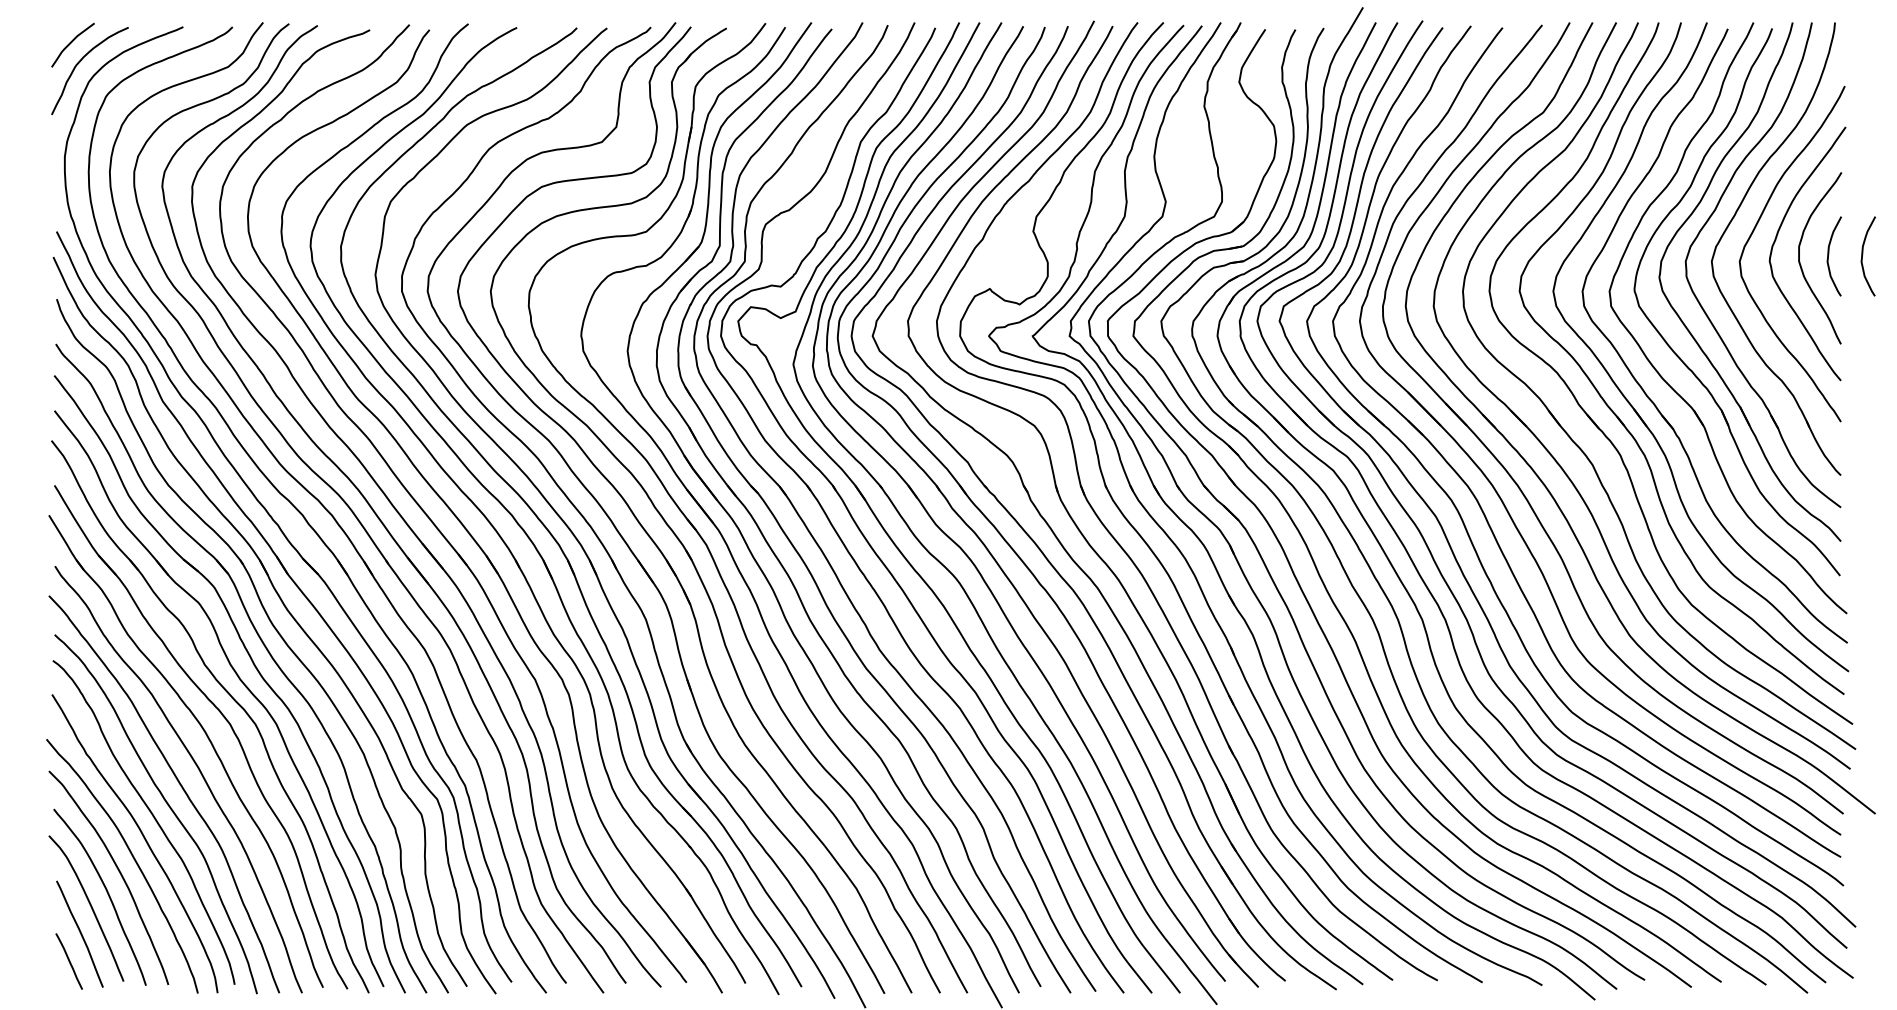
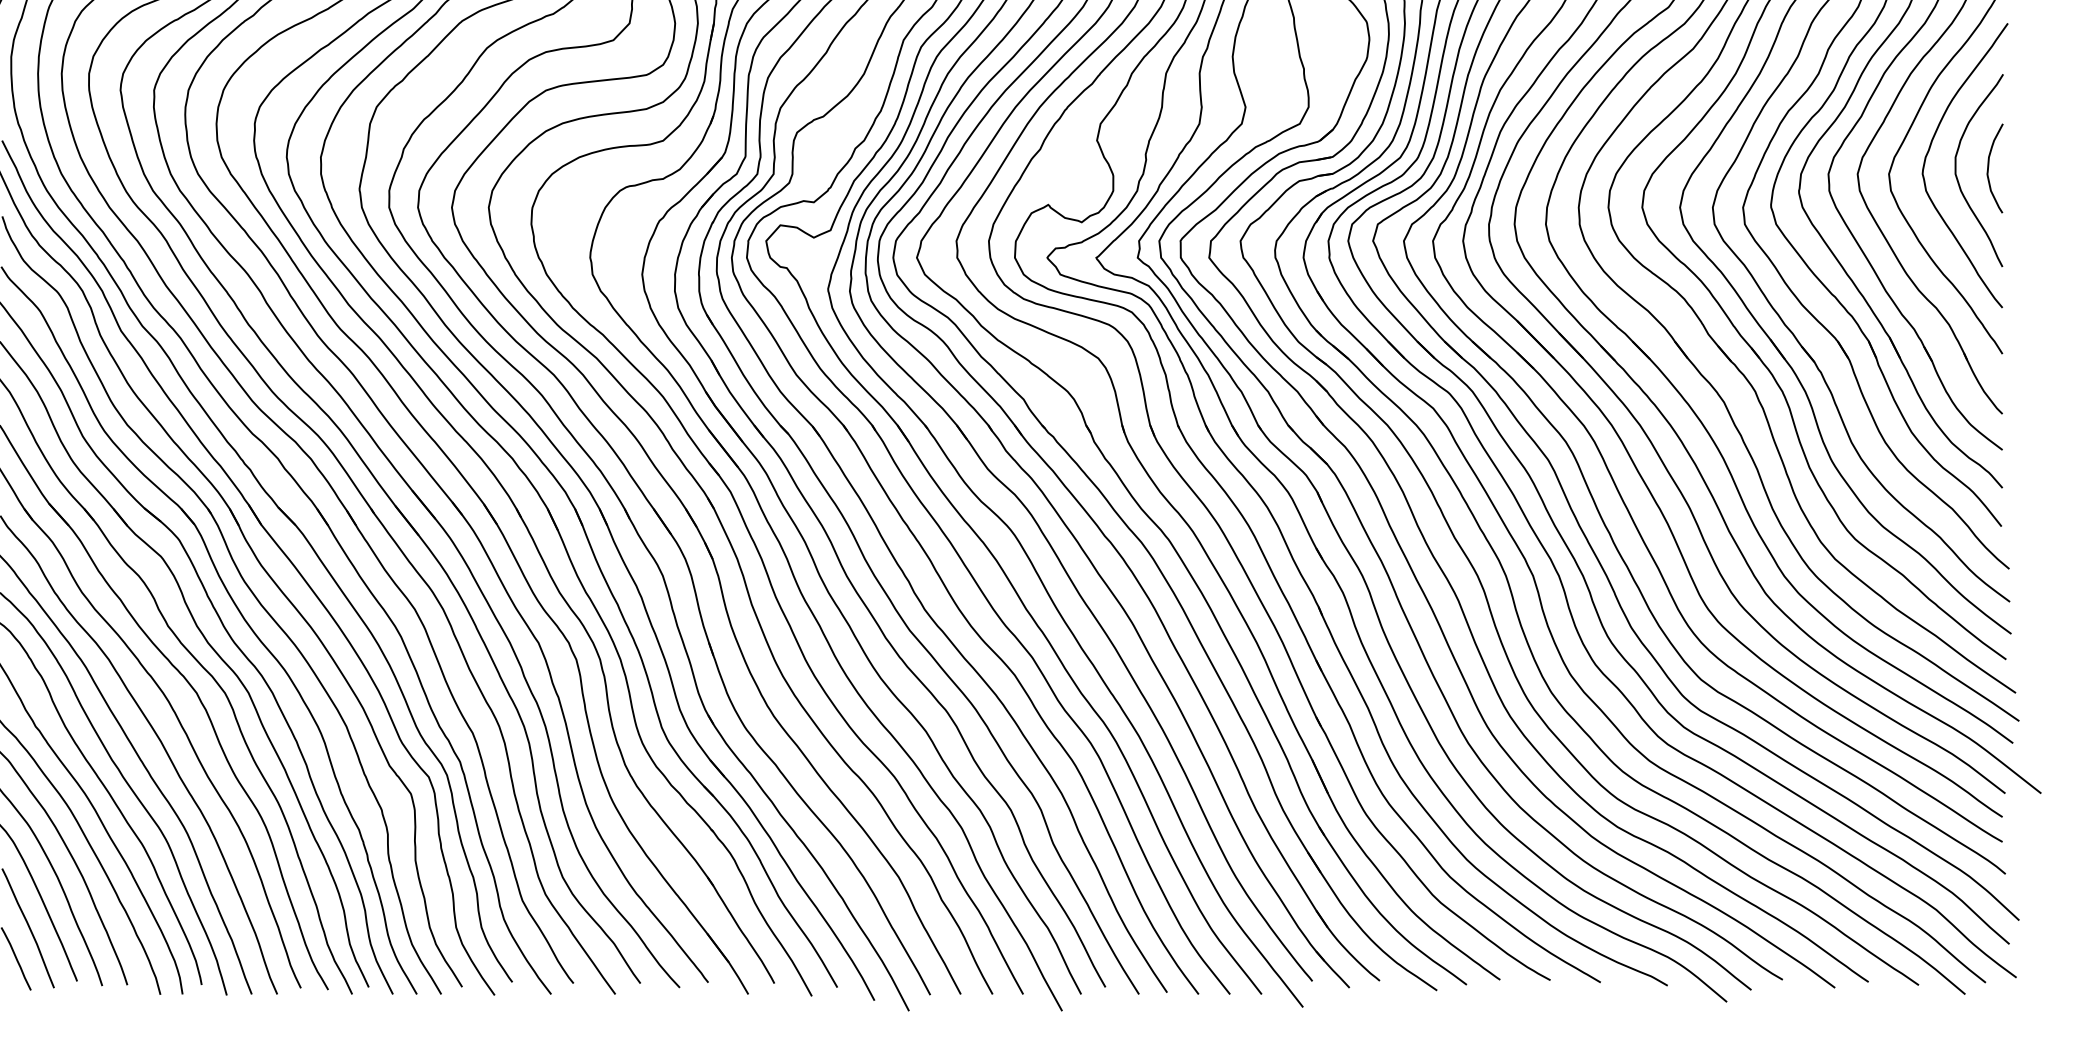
curve: (1863, 254) -> (2027, 166), removed

